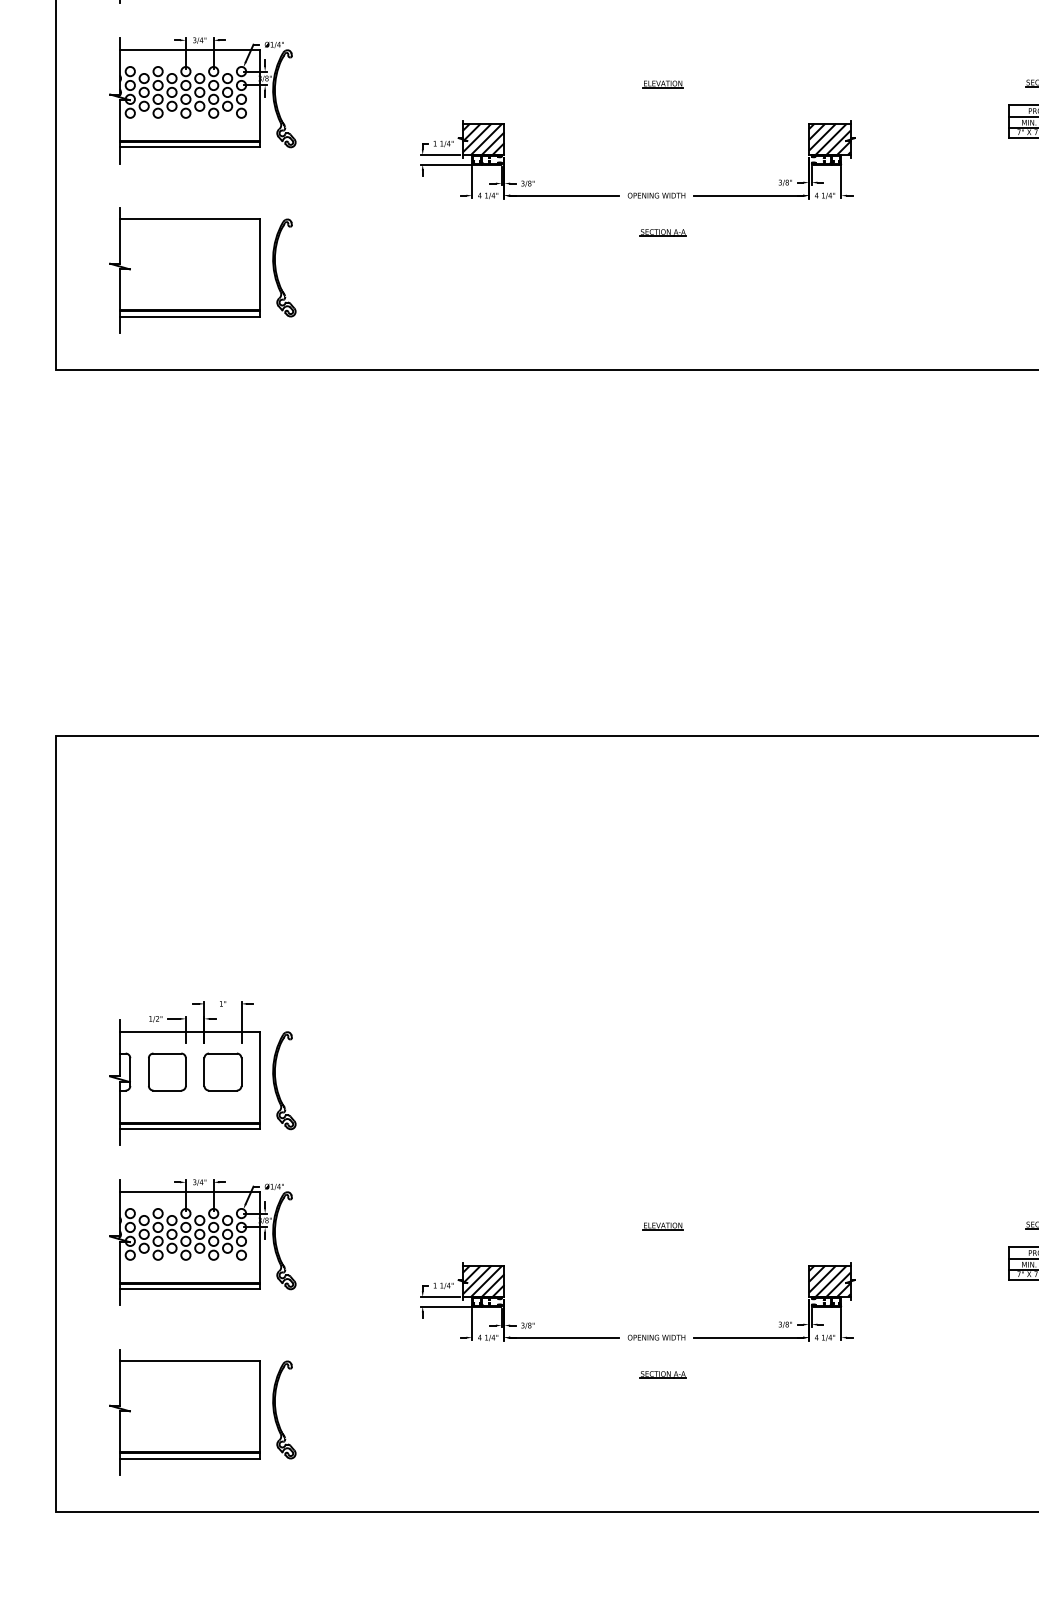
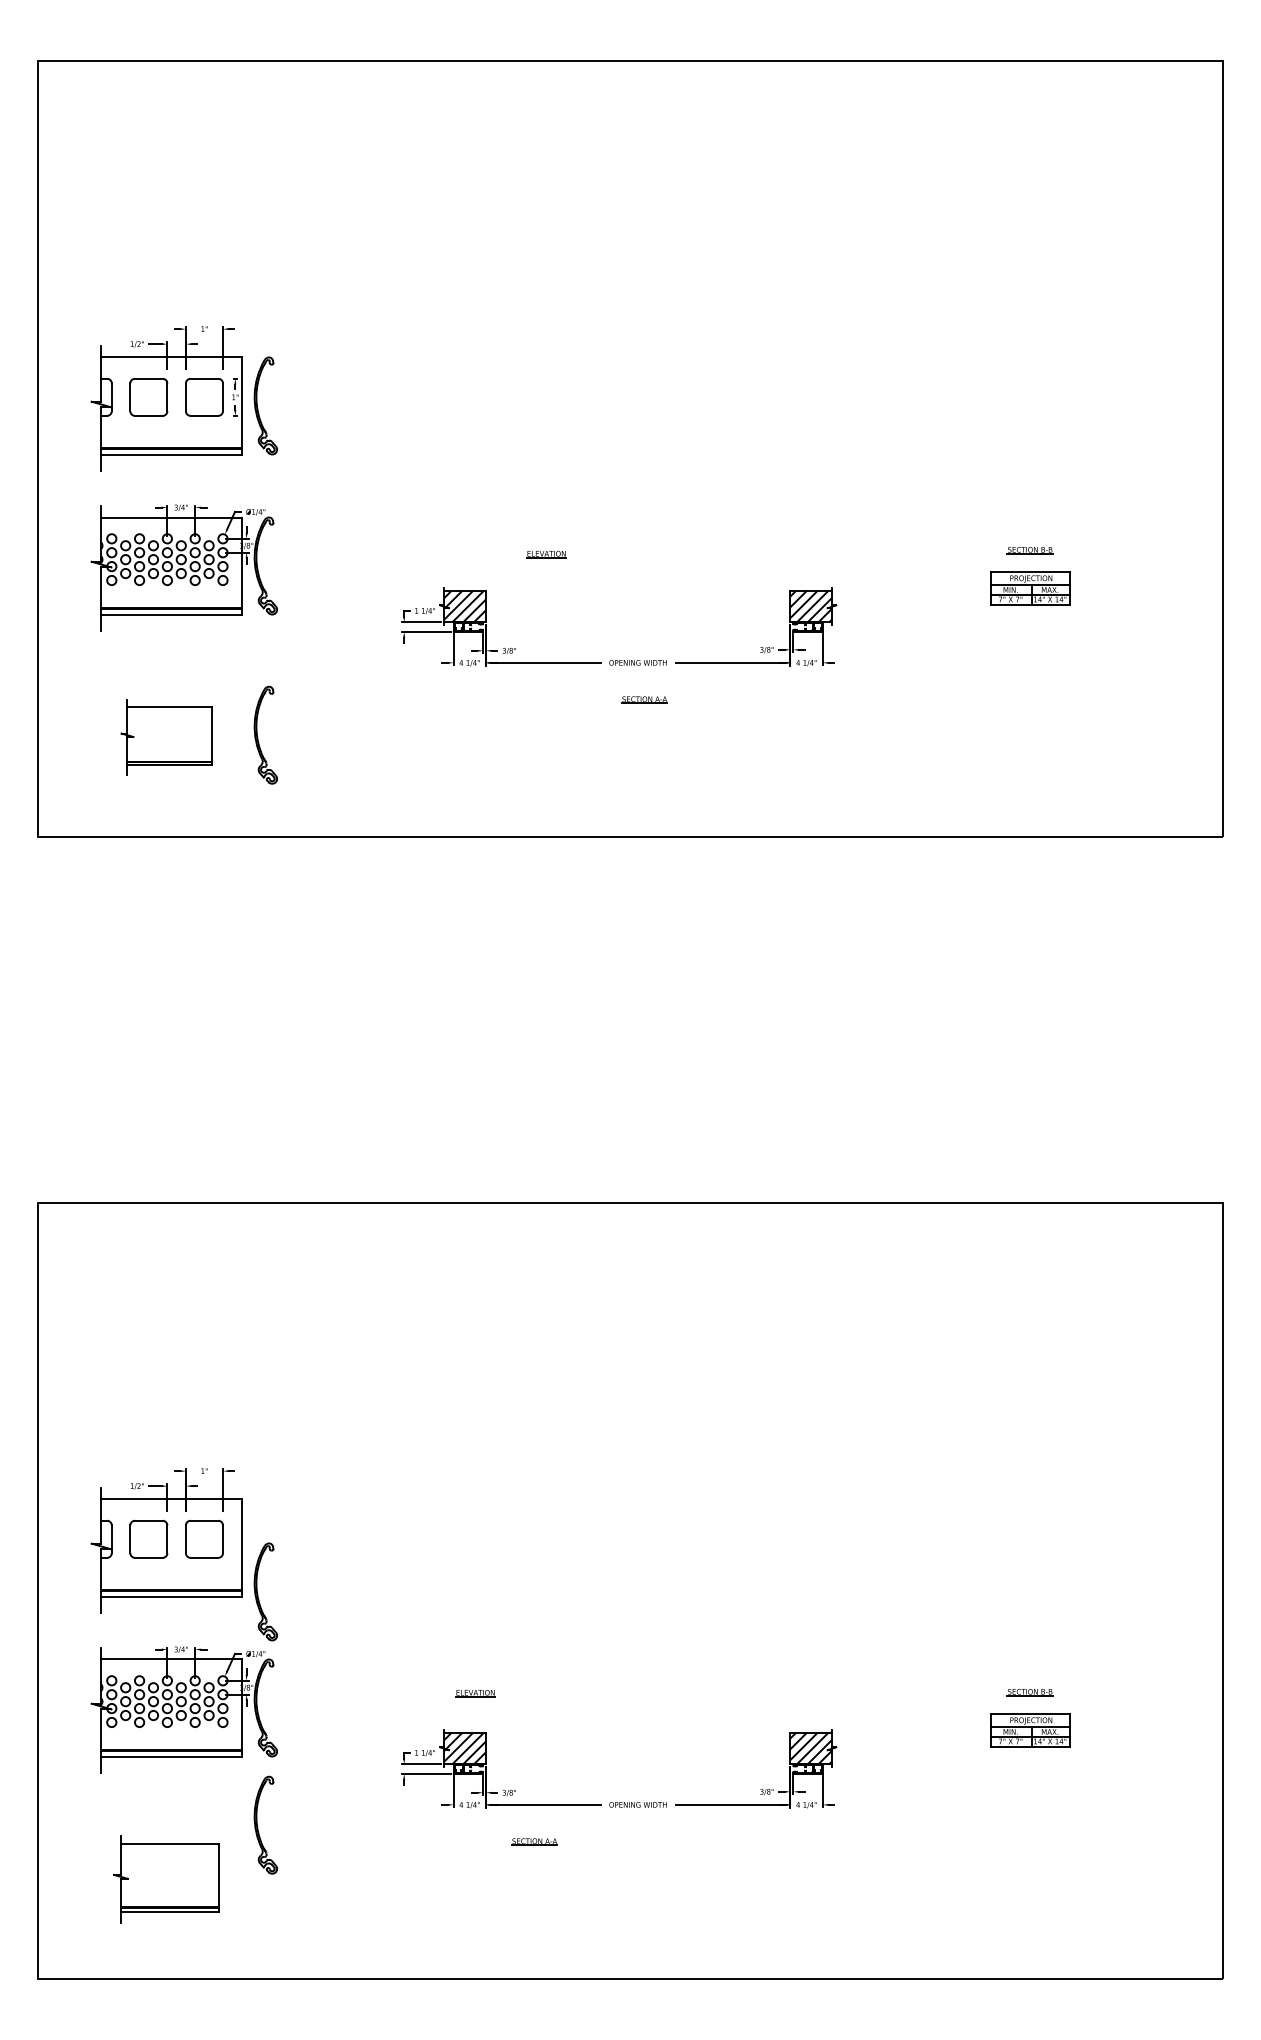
part: (663, 84) -> (546, 554), moved
part: (185, 270) -> (166, 737), size x0.6
part: (277, 1083) -> (258, 1594), moved
part: (663, 1226) -> (475, 1693), moved
part: (663, 1374) -> (534, 1841), moved
part: (185, 1412) -> (166, 1879), size x0.7
part: (277, 1412) -> (258, 1827), moved

